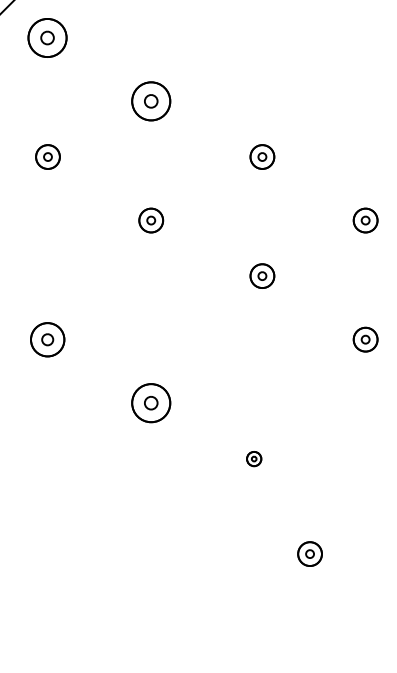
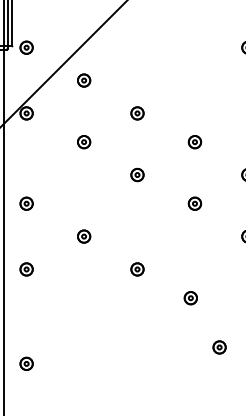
part: (48, 37) -> (84, 80), size x0.62
part: (151, 101) -> (137, 113), size x0.62
part: (48, 339) -> (84, 236), size x0.71
part: (151, 403) -> (137, 269), size x0.62
part: (253, 459) -> (190, 298), size x1.67

